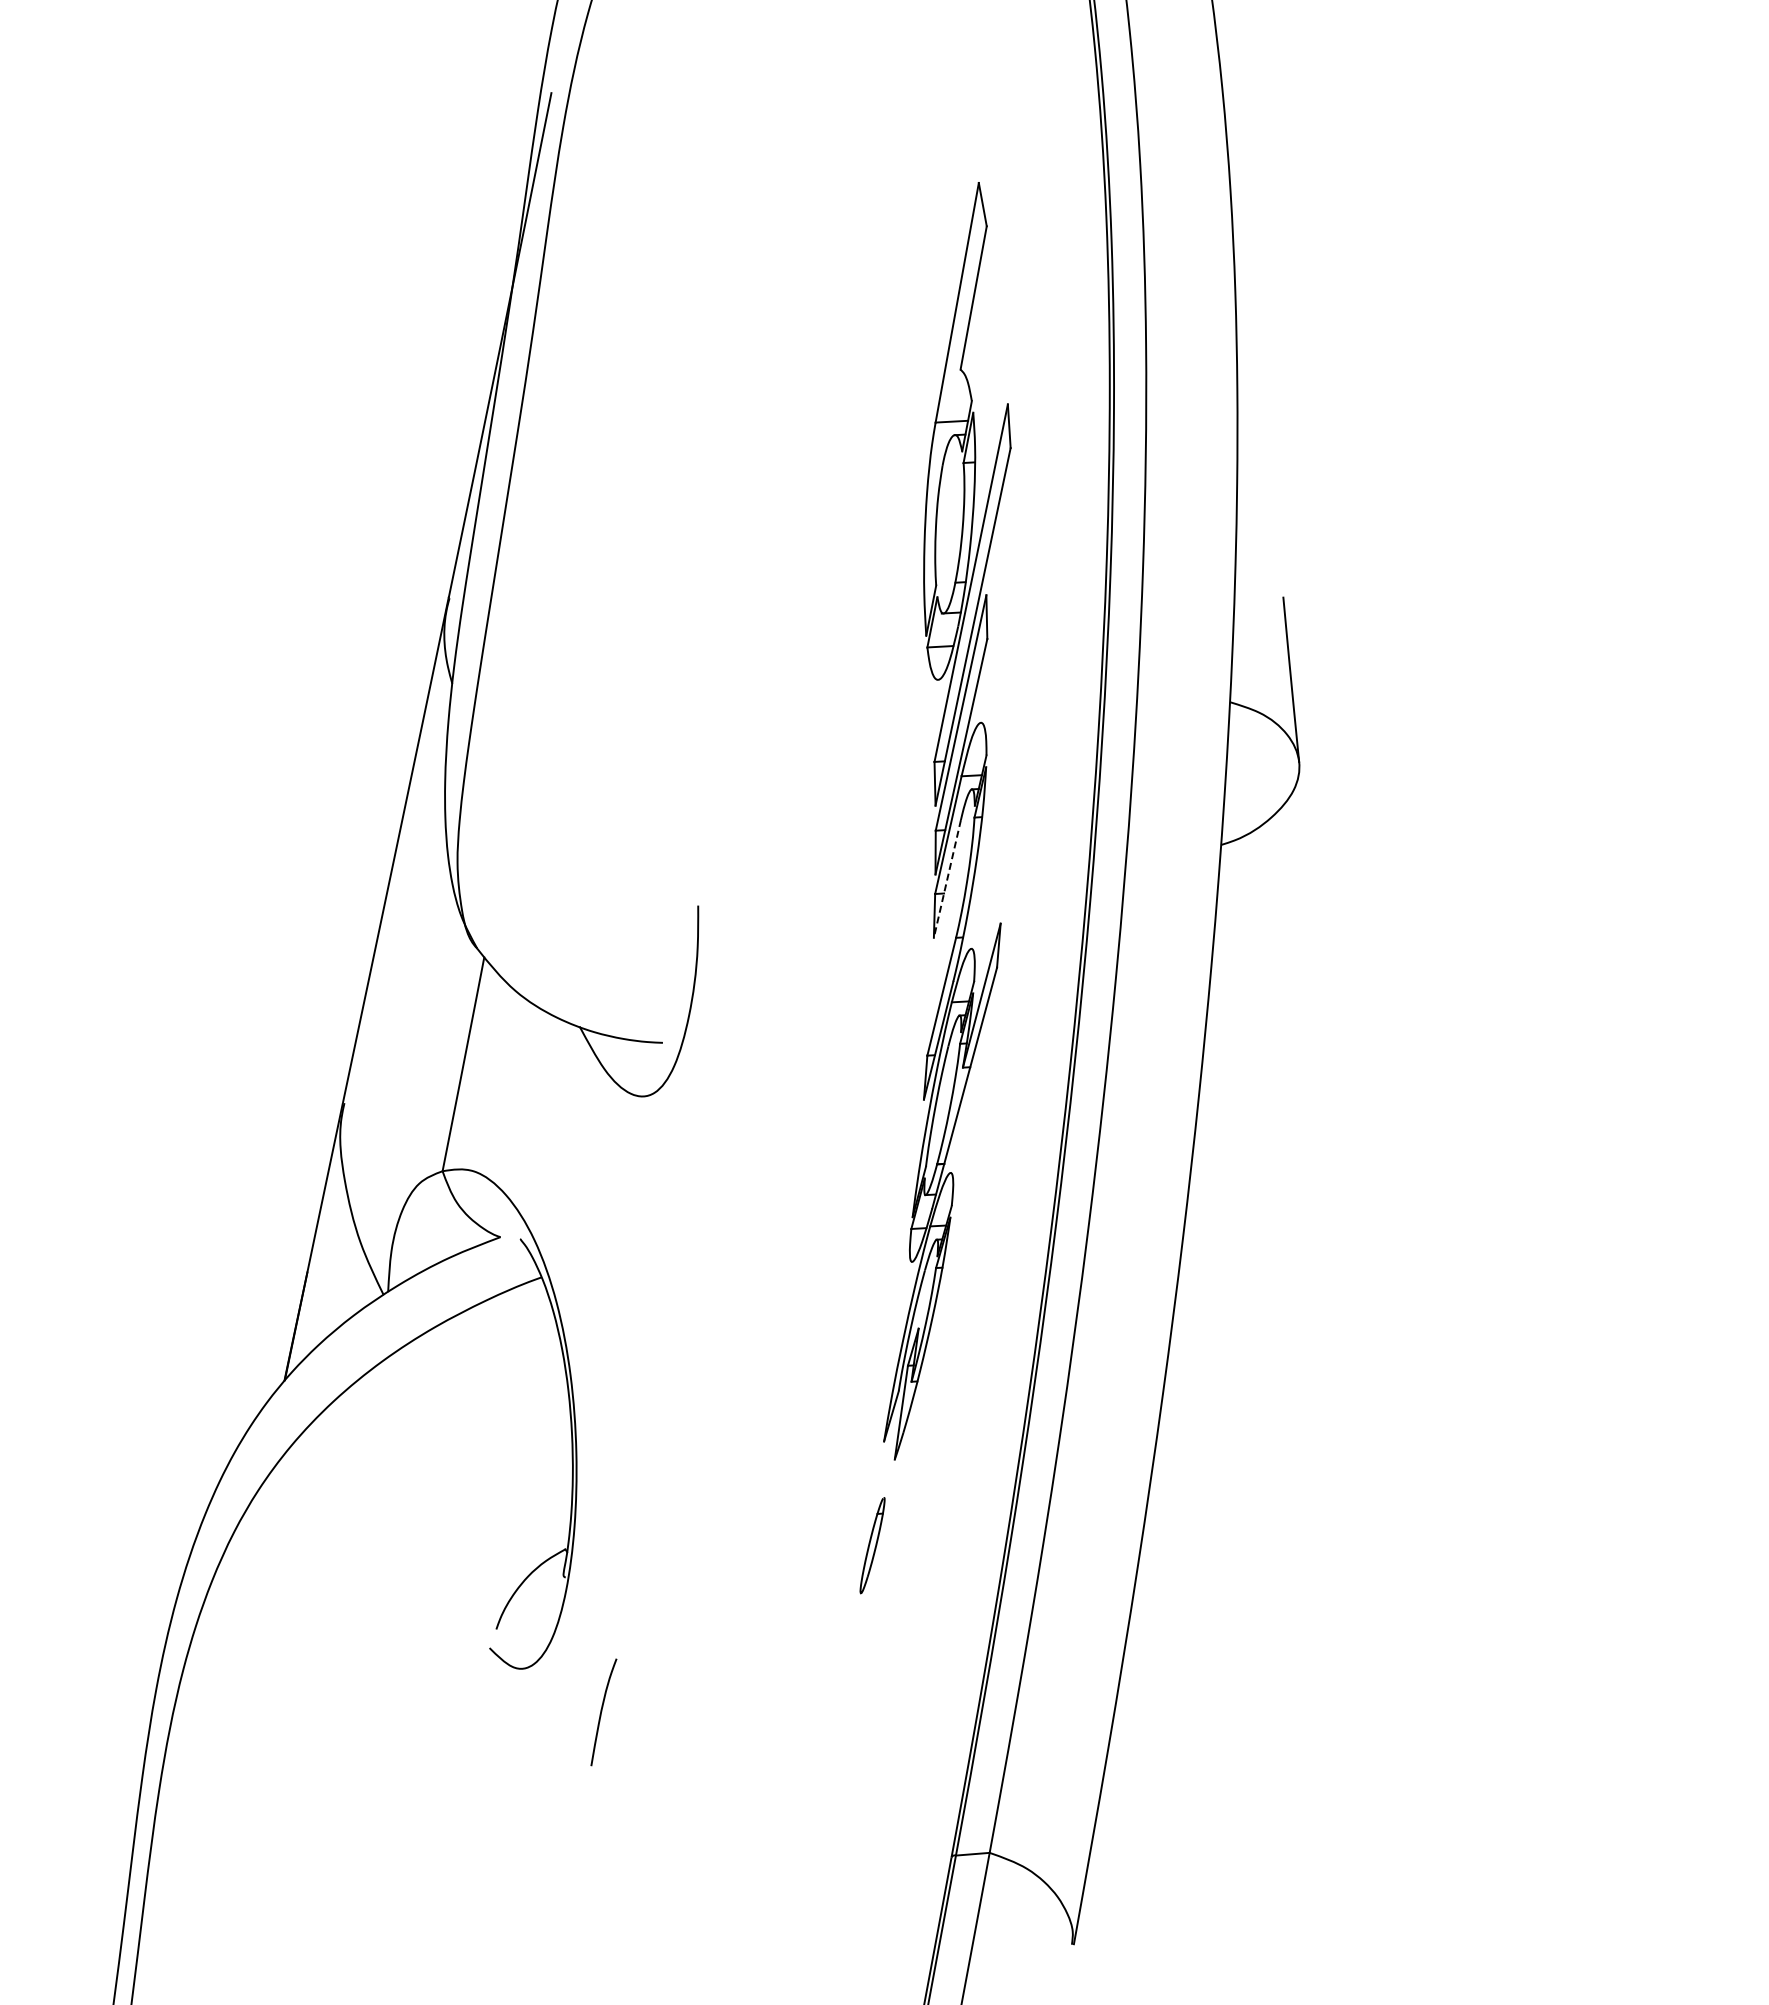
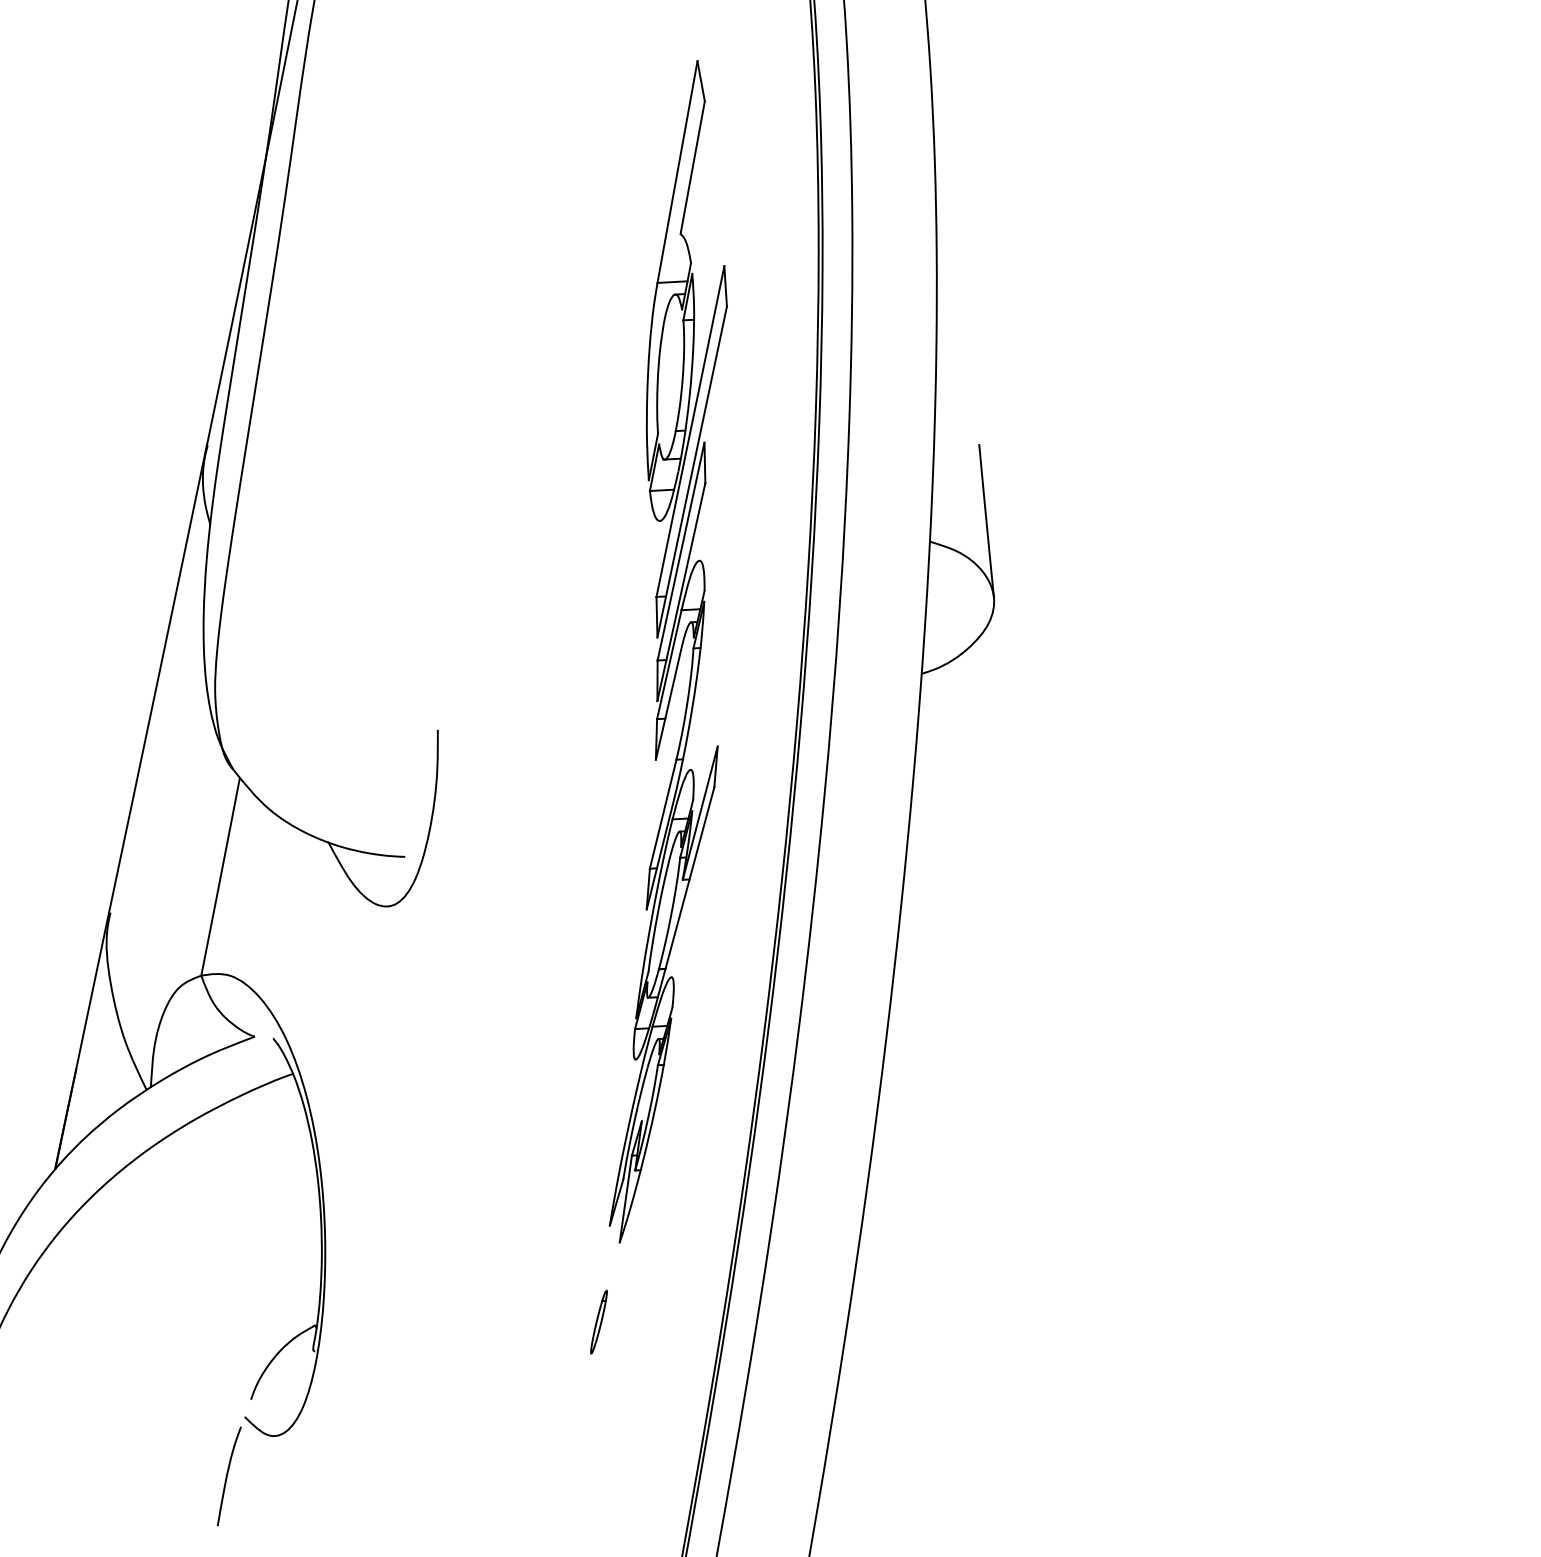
line: (947, 879) -> (668, 705), dashed -> solid
part: (871, 1545) -> (598, 1321), size x0.71
curve: (602, 1711) -> (228, 1475), moved

